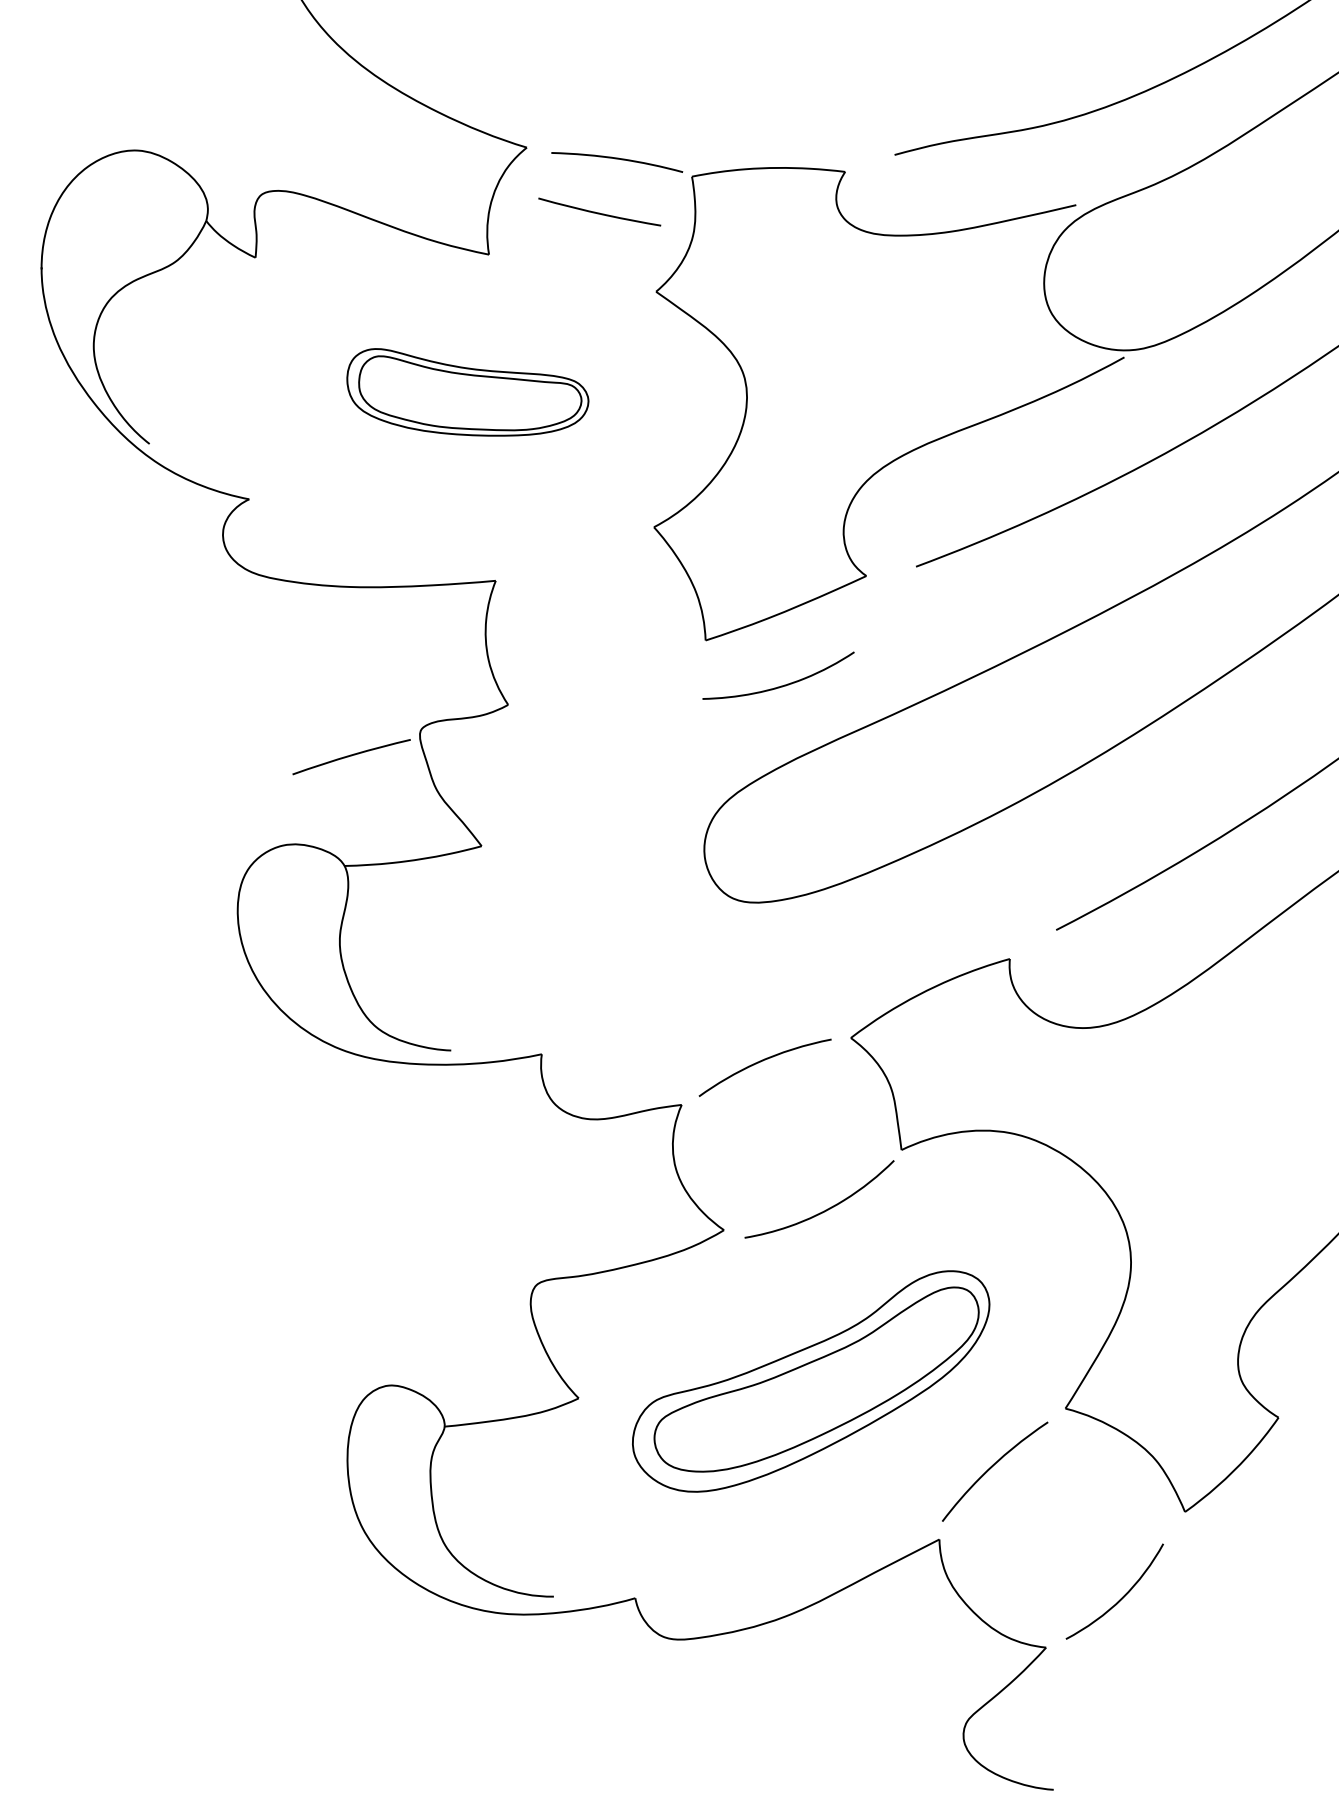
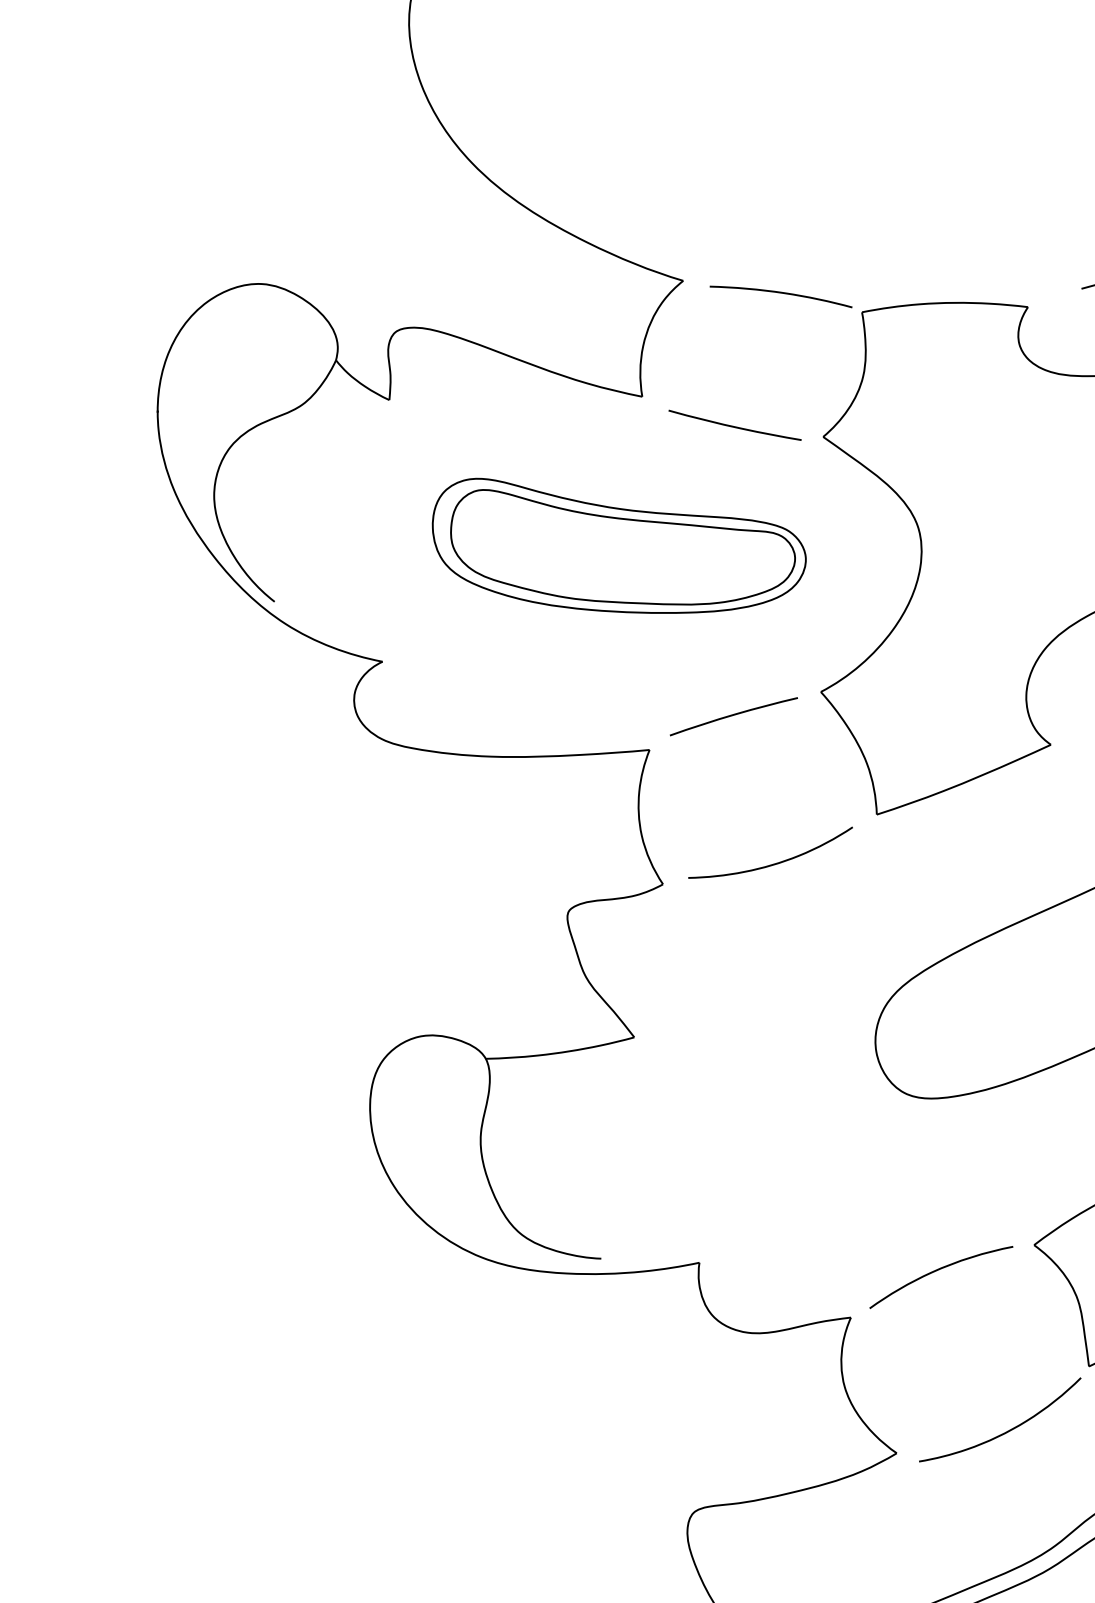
curve: (599, 212) -> (734, 425), moved
part: (467, 392) -> (618, 546), size x1.43
curve: (781, 685) -> (773, 863), moved
curve: (351, 756) -> (733, 716), moved

